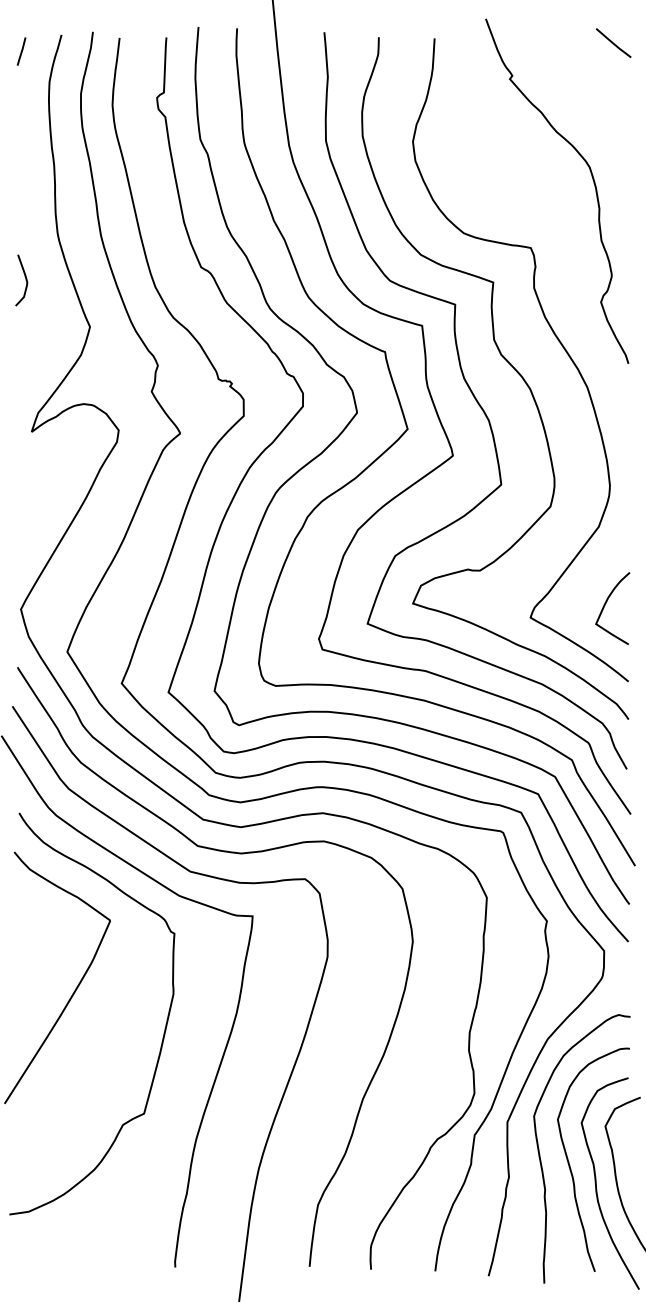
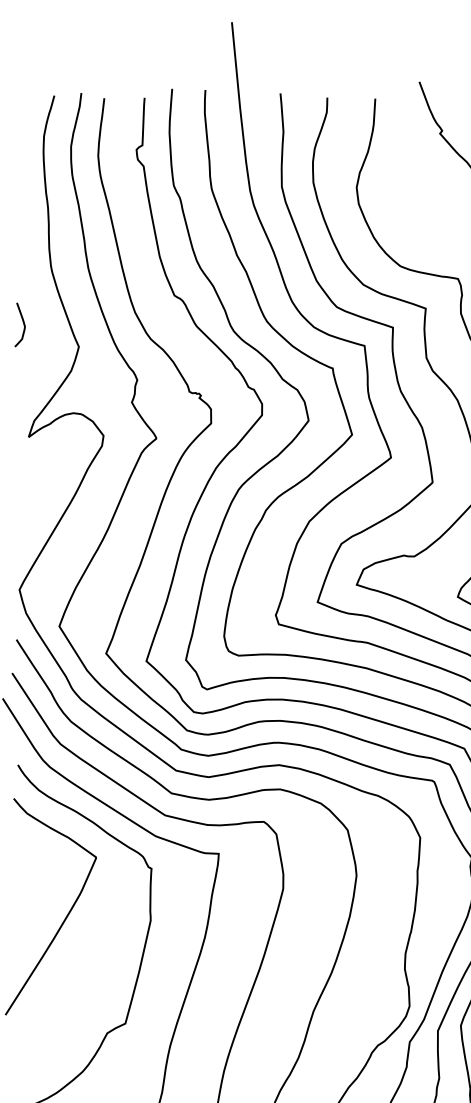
line: (21, 51) -> (19, 109), removed
curve: (25, 280) -> (23, 324), moved

